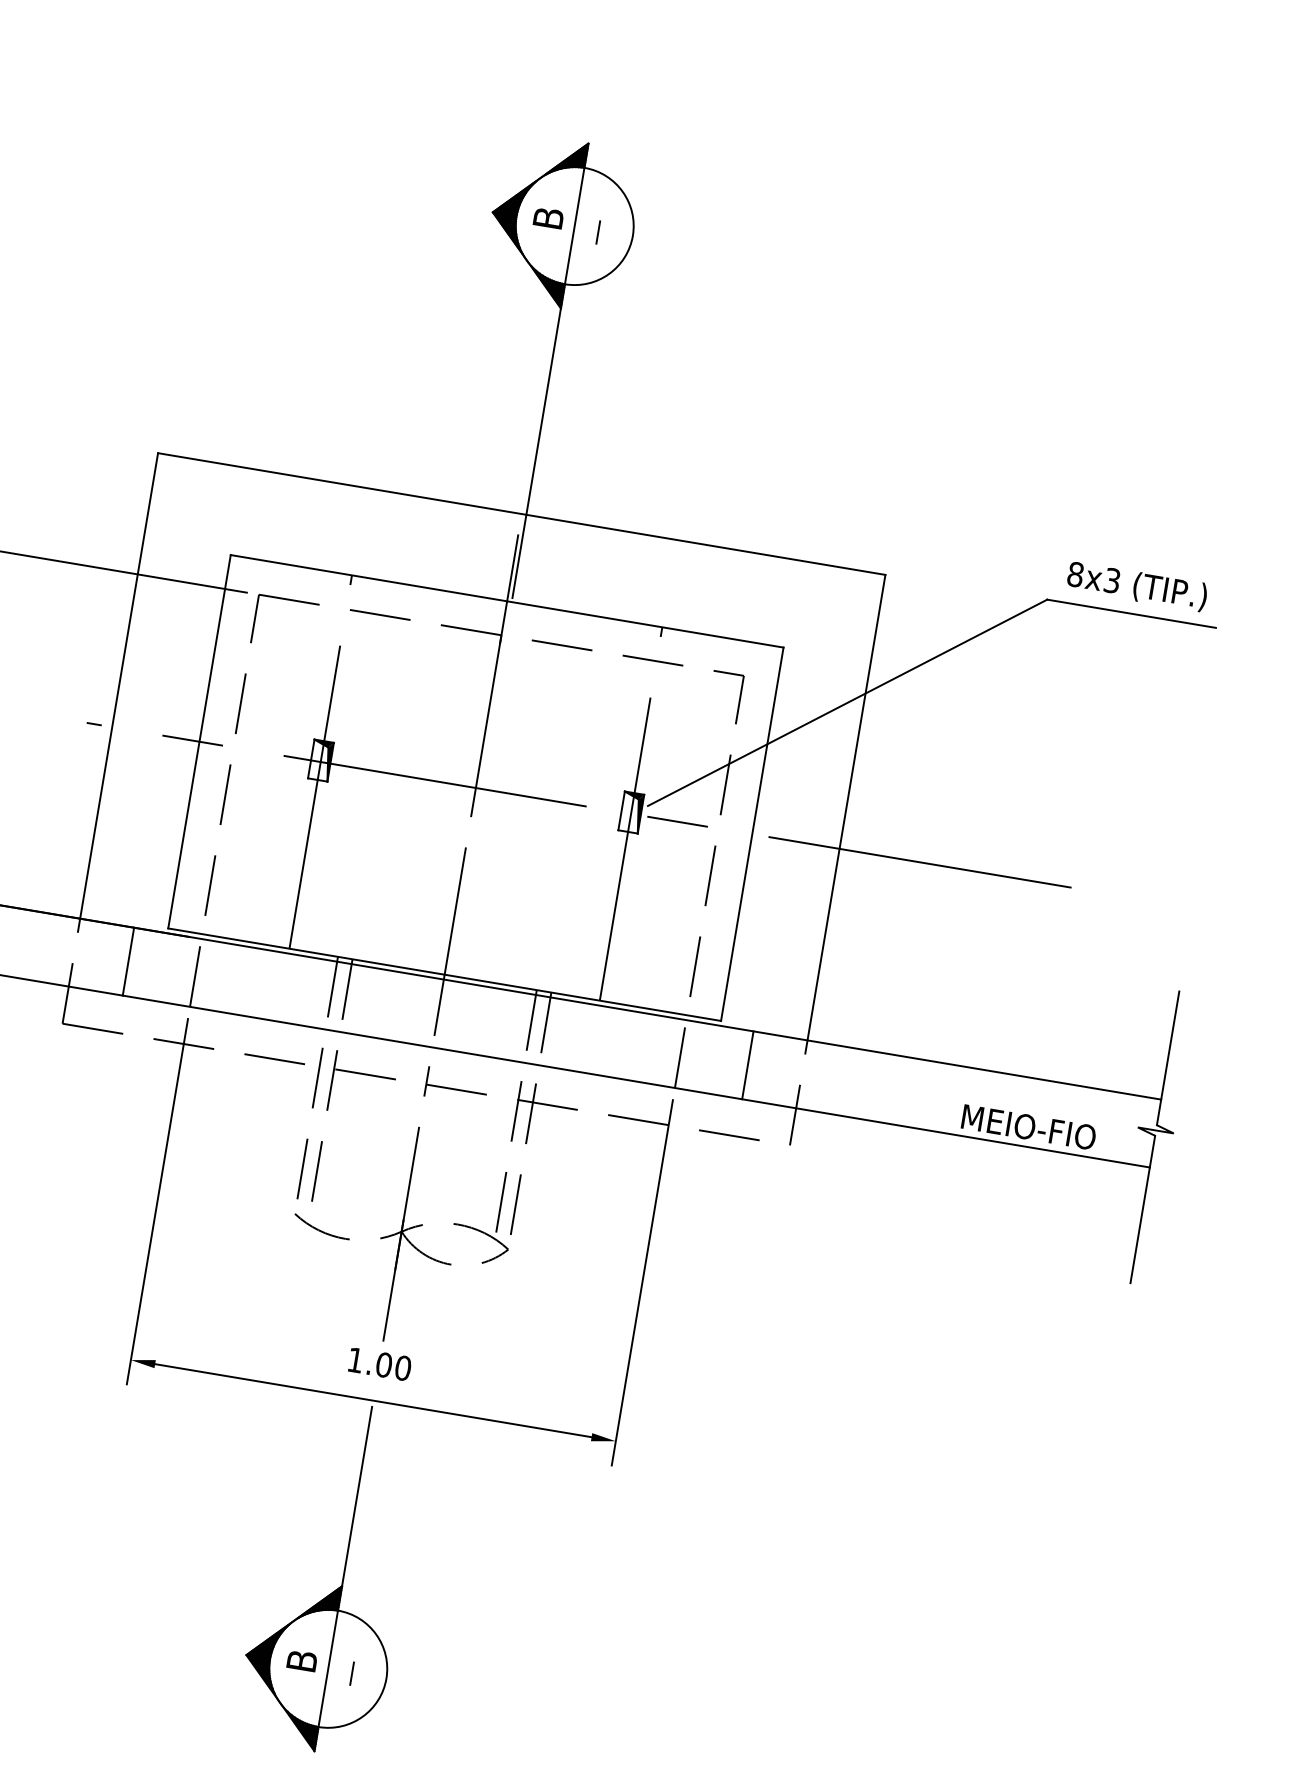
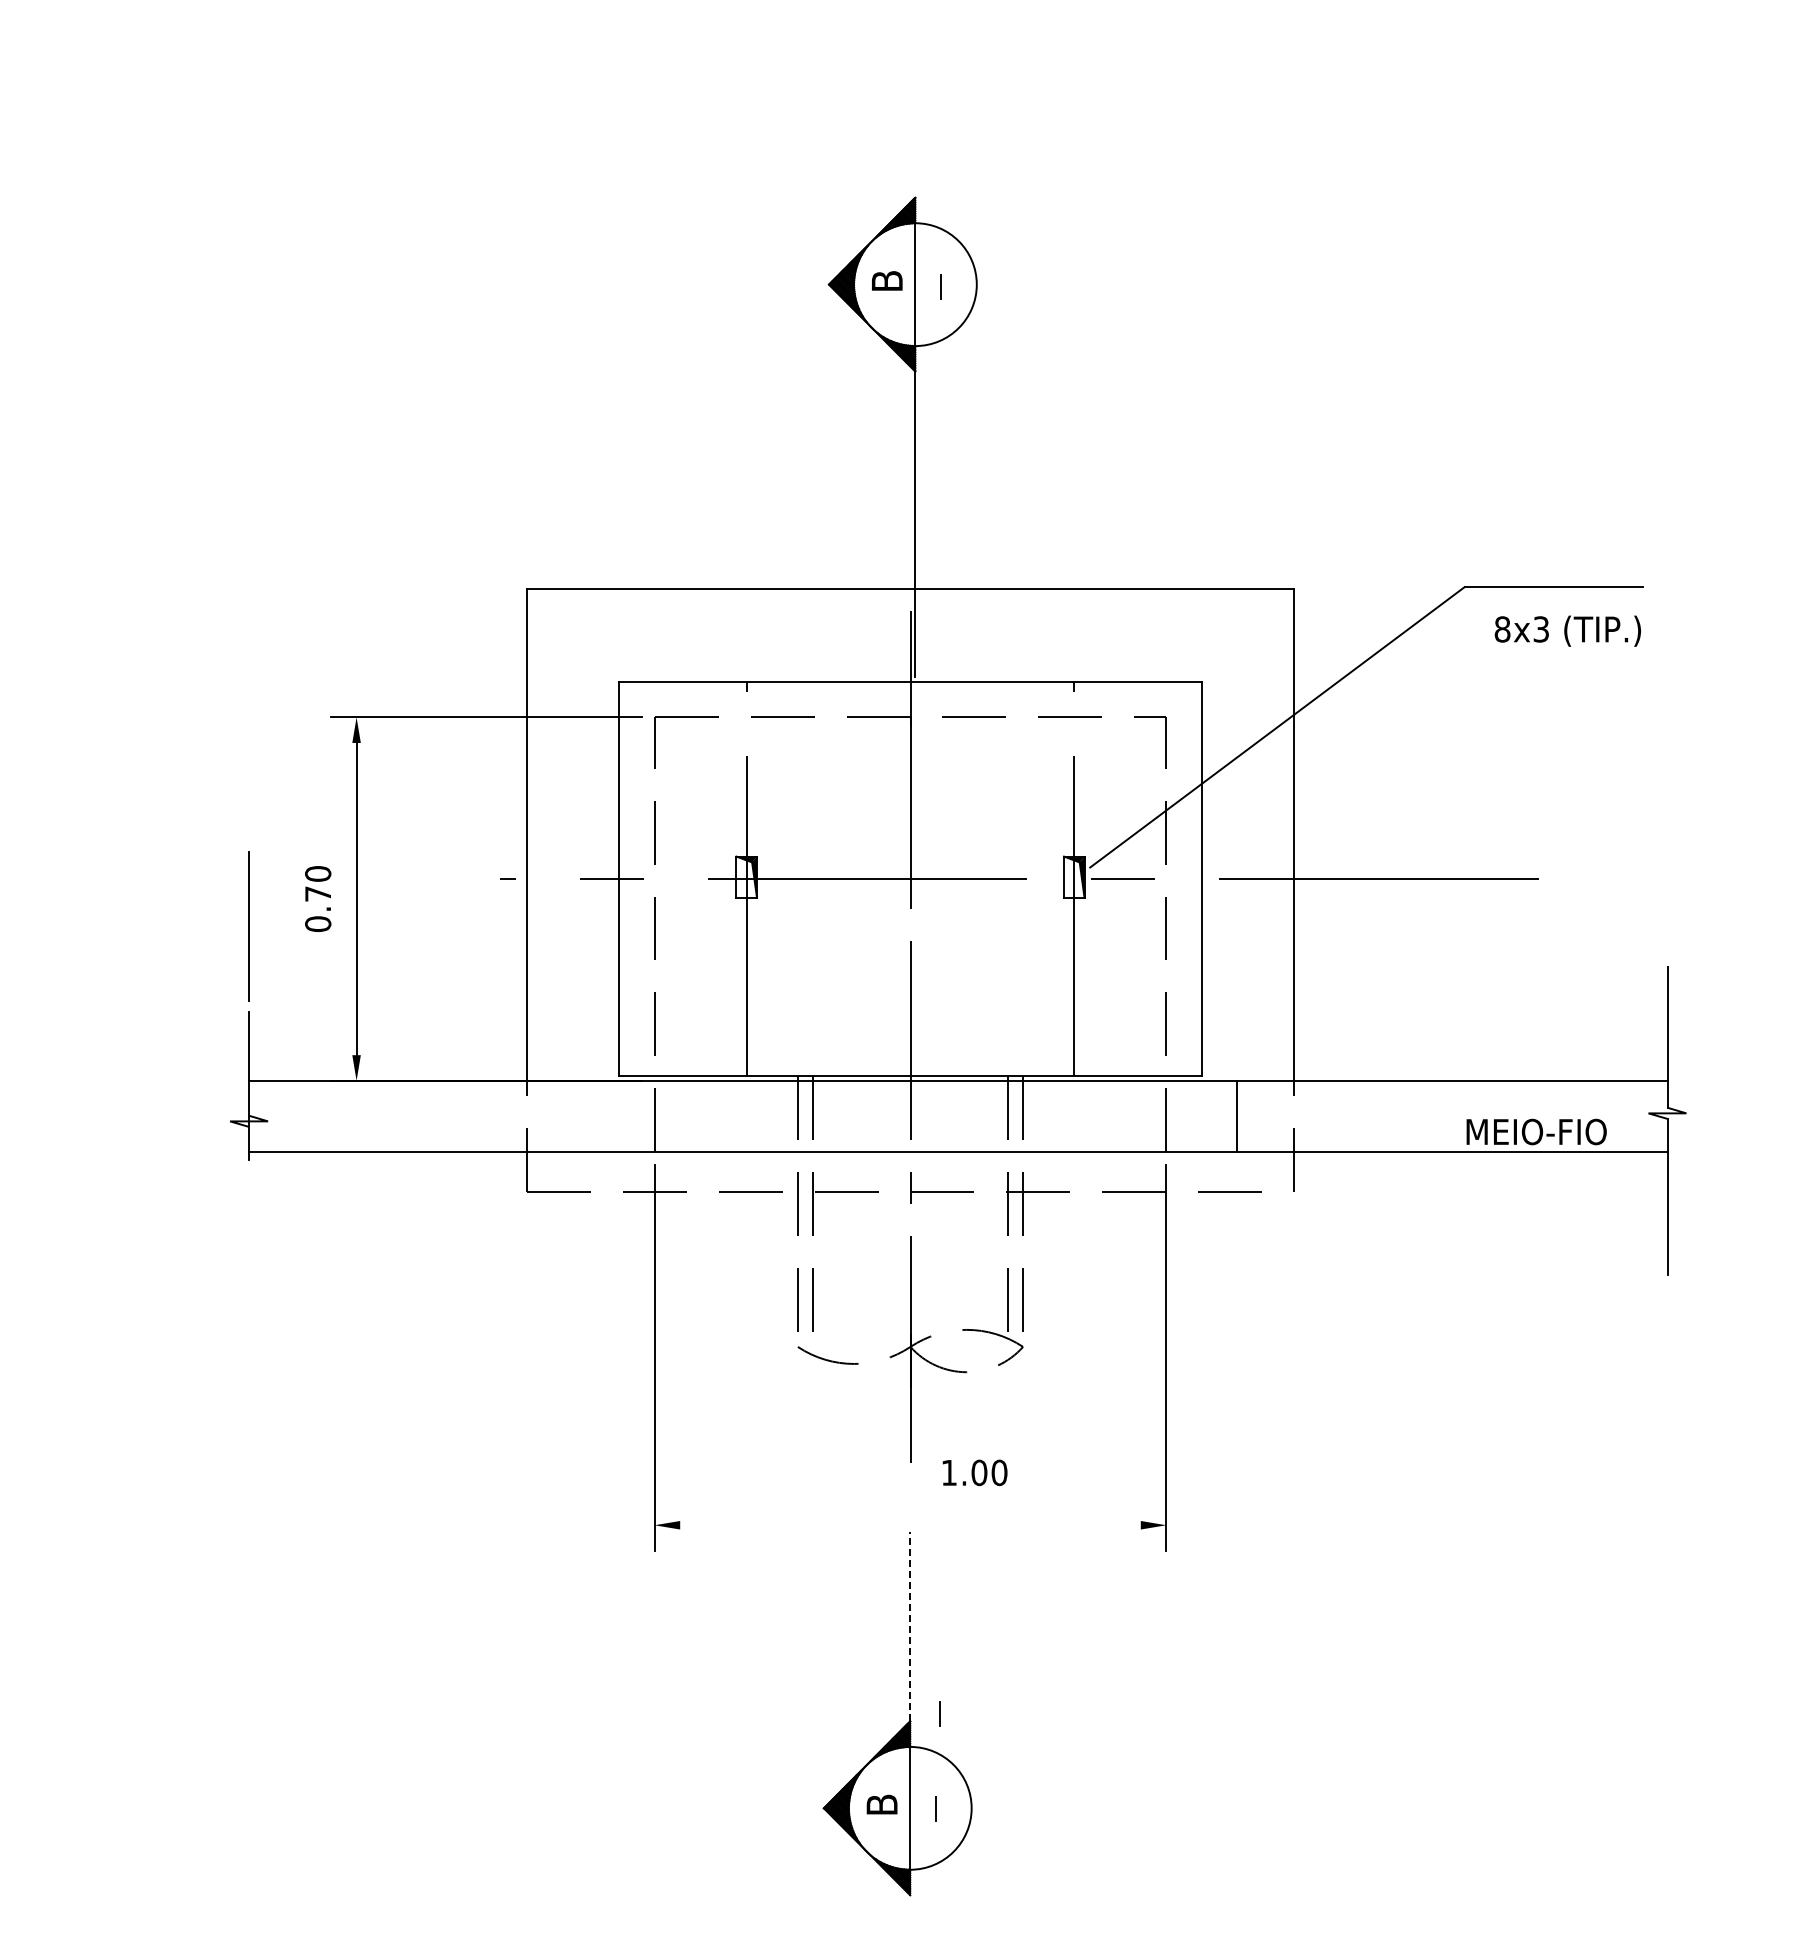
text: (1136, 585) -> (1567, 630), moved
line: (128, 961) -> (583, 1116), removed
text: (379, 1363) -> (974, 1472), moved
line: (373, 1400) -> (910, 1525), removed
line: (357, 1496) -> (910, 1626), solid -> dashed
line: (371, 1583) -> (939, 1713), added

